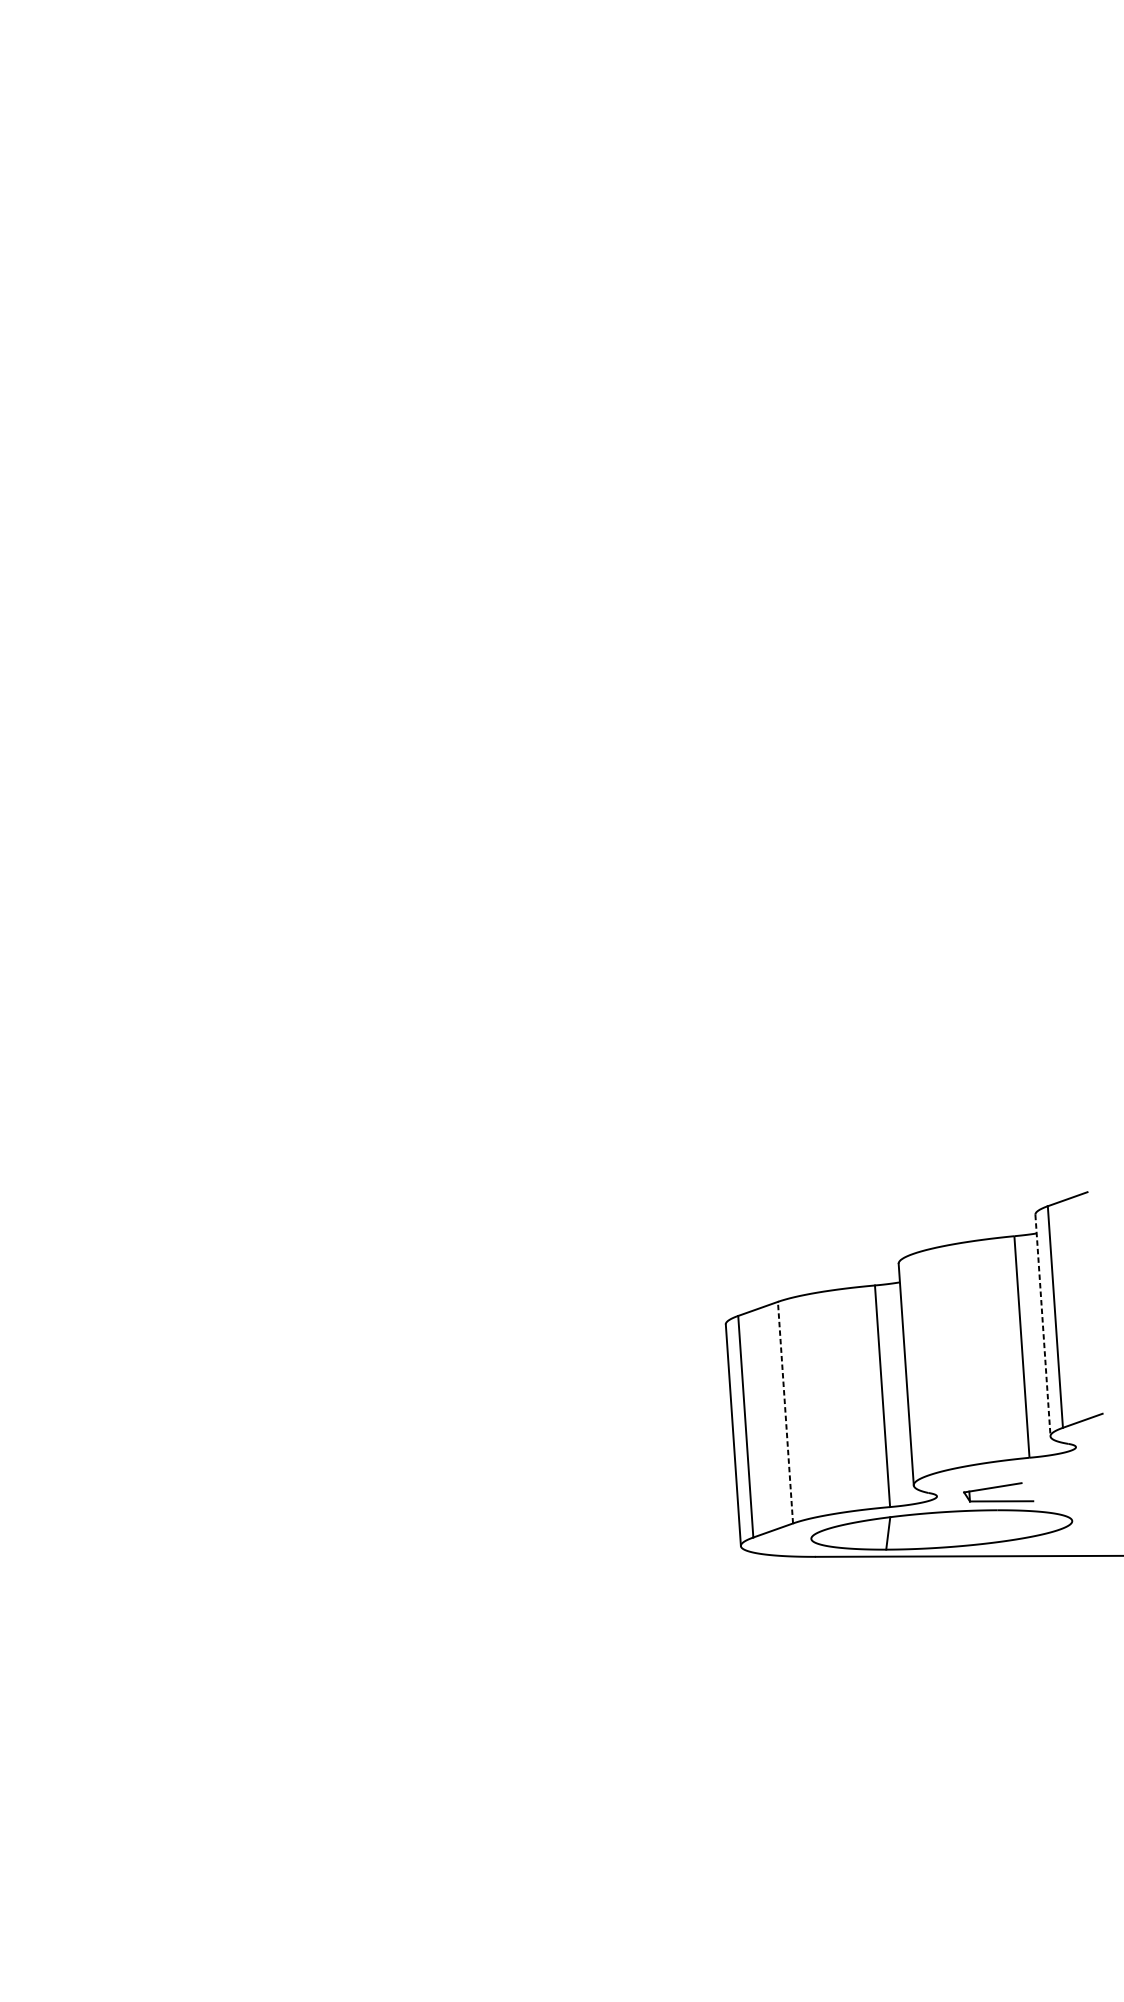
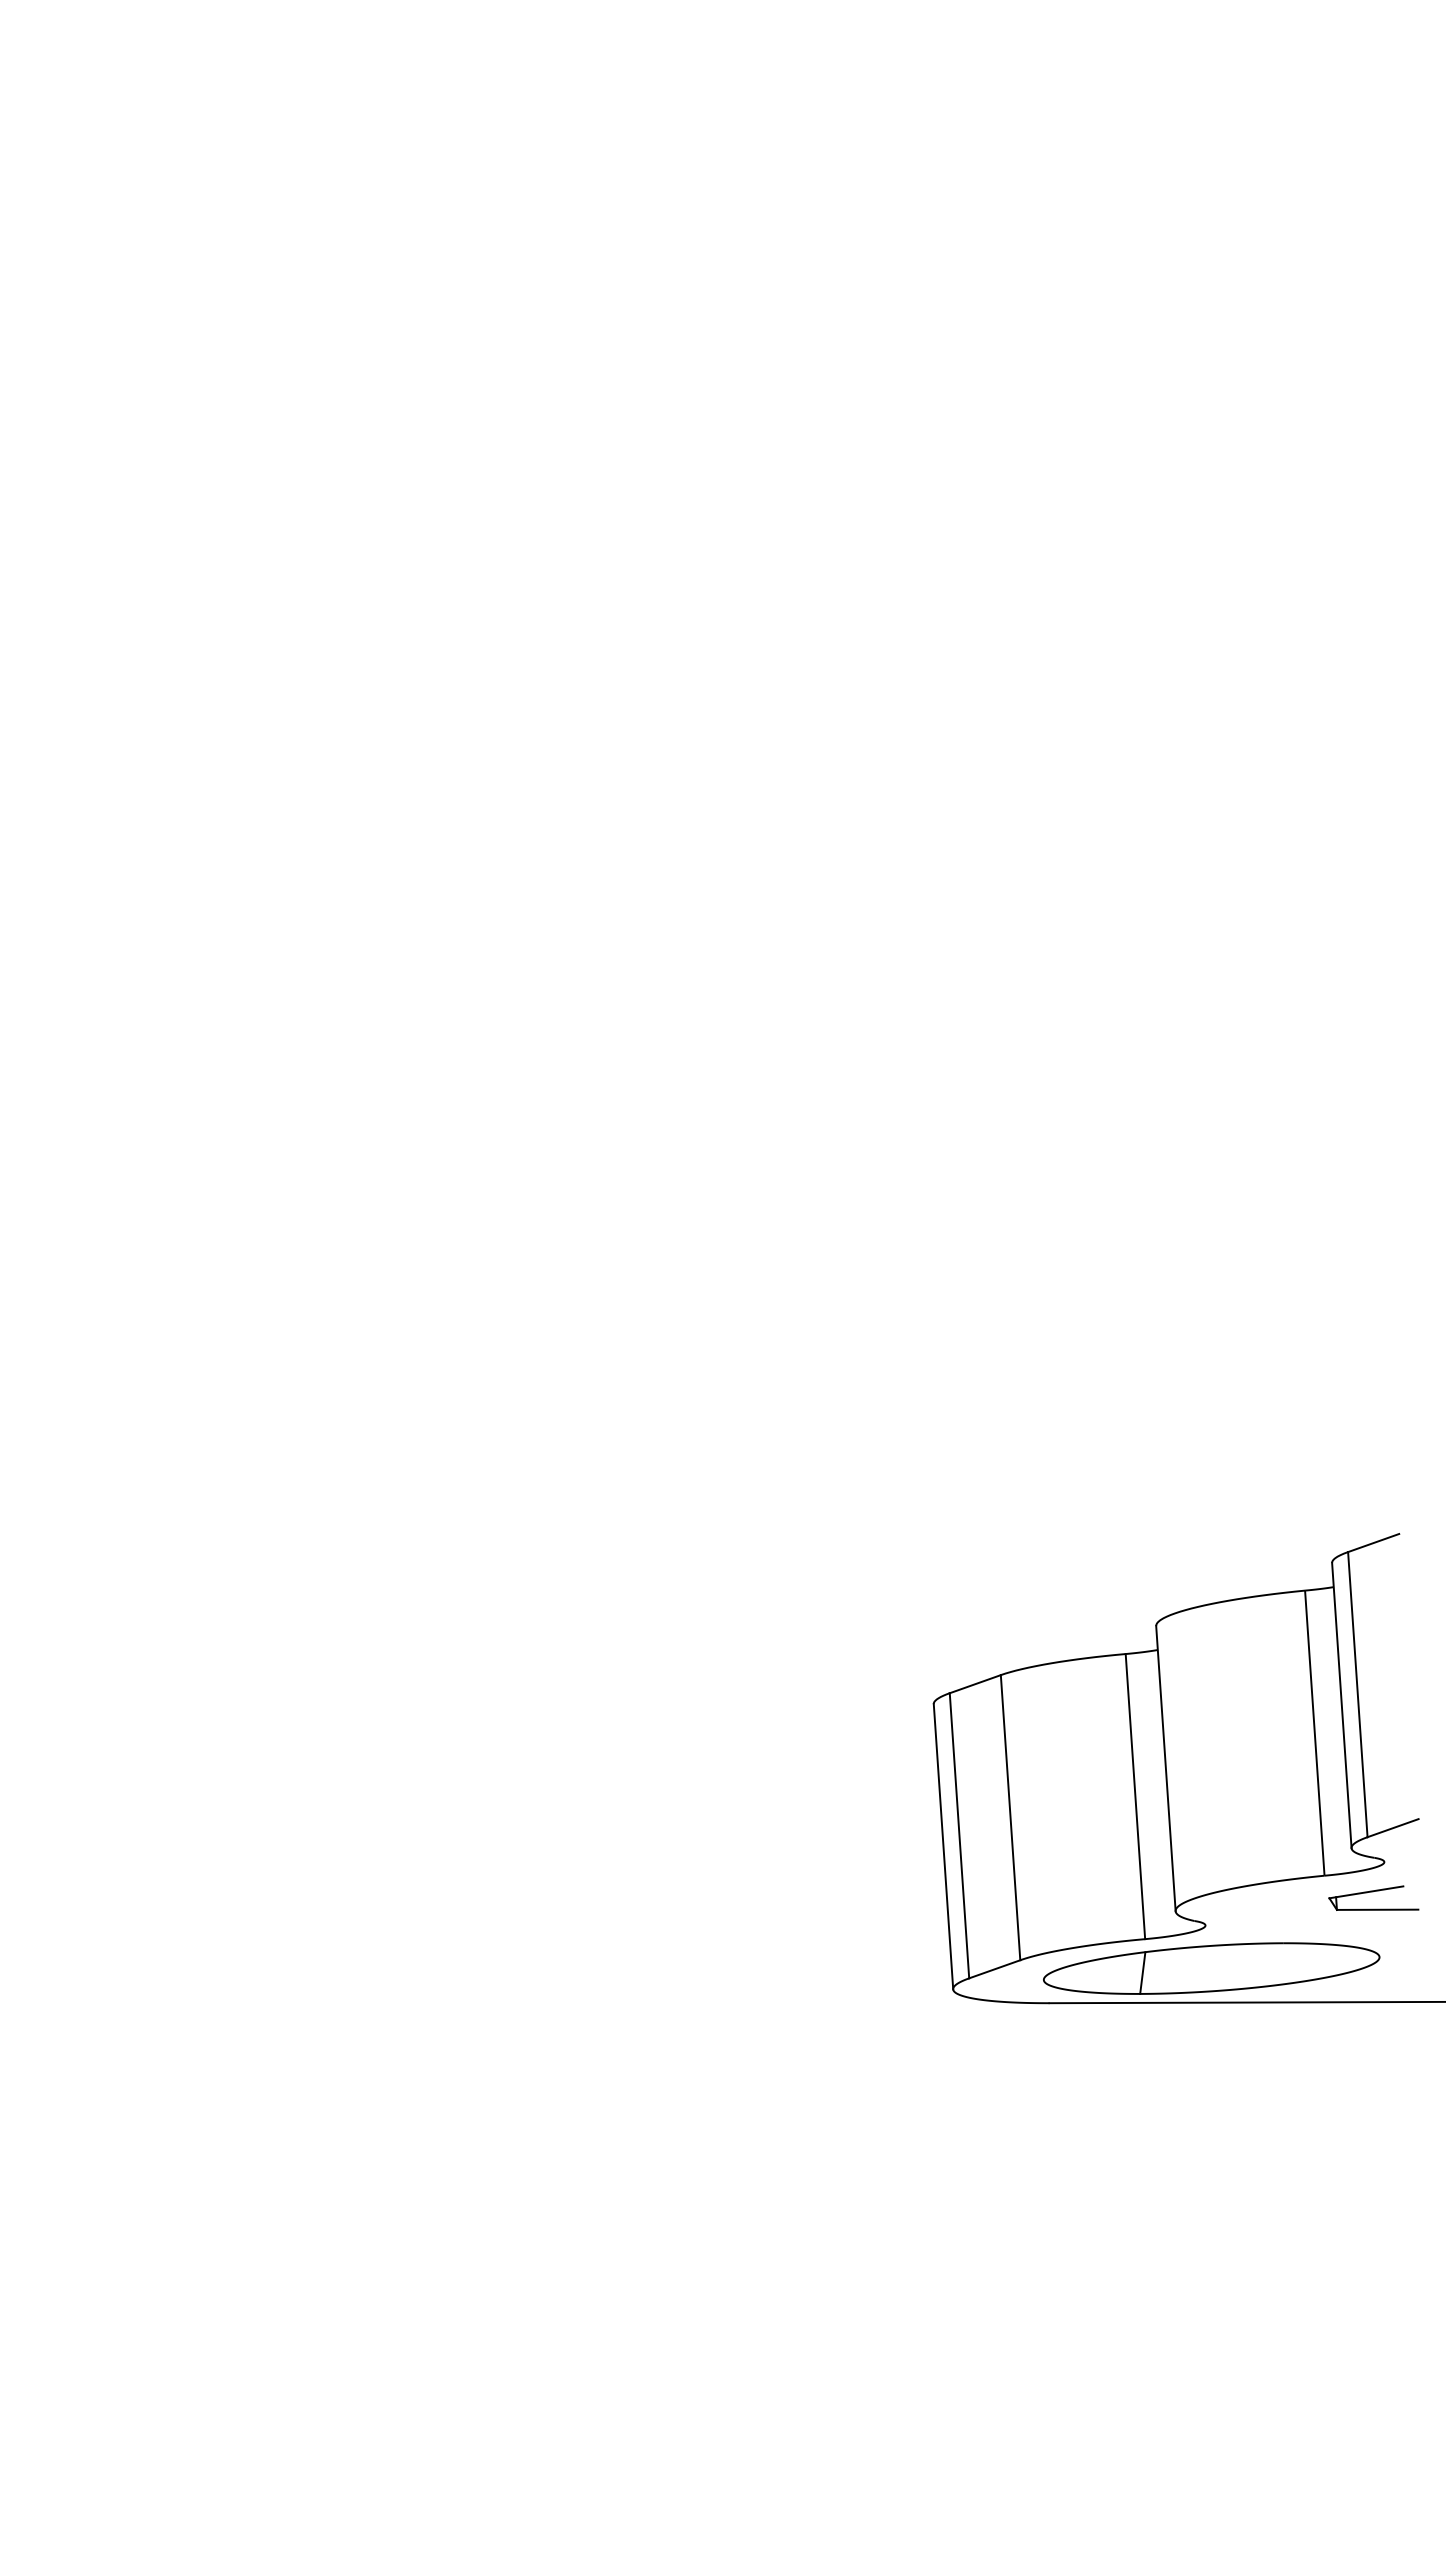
line: (1042, 1325) -> (1341, 1705), dashed -> solid
line: (785, 1412) -> (1010, 1817), dashed -> solid
part: (998, 1491) -> (1373, 1897), moved

